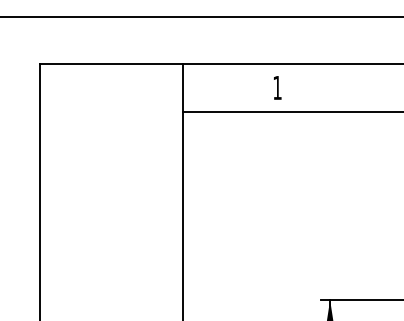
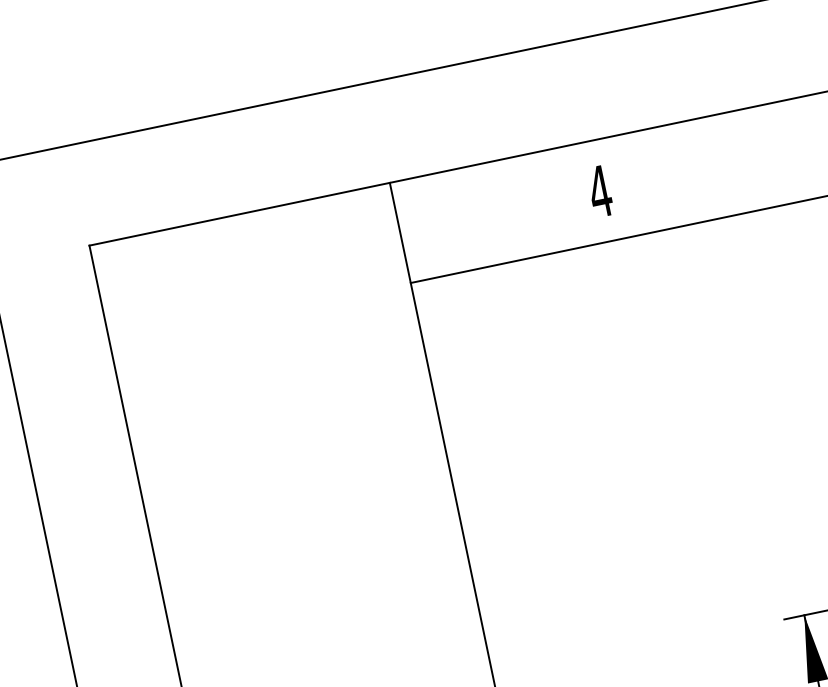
text: (277, 87) -> (599, 190), 1 -> 4

